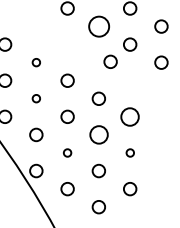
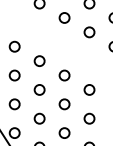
circle: (98, 26) -> (64, 17), size x0.62
circle: (110, 61) -> (73, 45), removed
circle: (36, 62) -> (14, 46), size x1.67
circle: (36, 98) -> (14, 75), size x1.67
circle: (130, 116) -> (89, 89), size x0.71
circle: (98, 134) -> (64, 103), size x0.71
circle: (67, 152) -> (39, 118), size x1.67
circle: (130, 152) -> (89, 118), size x1.67

